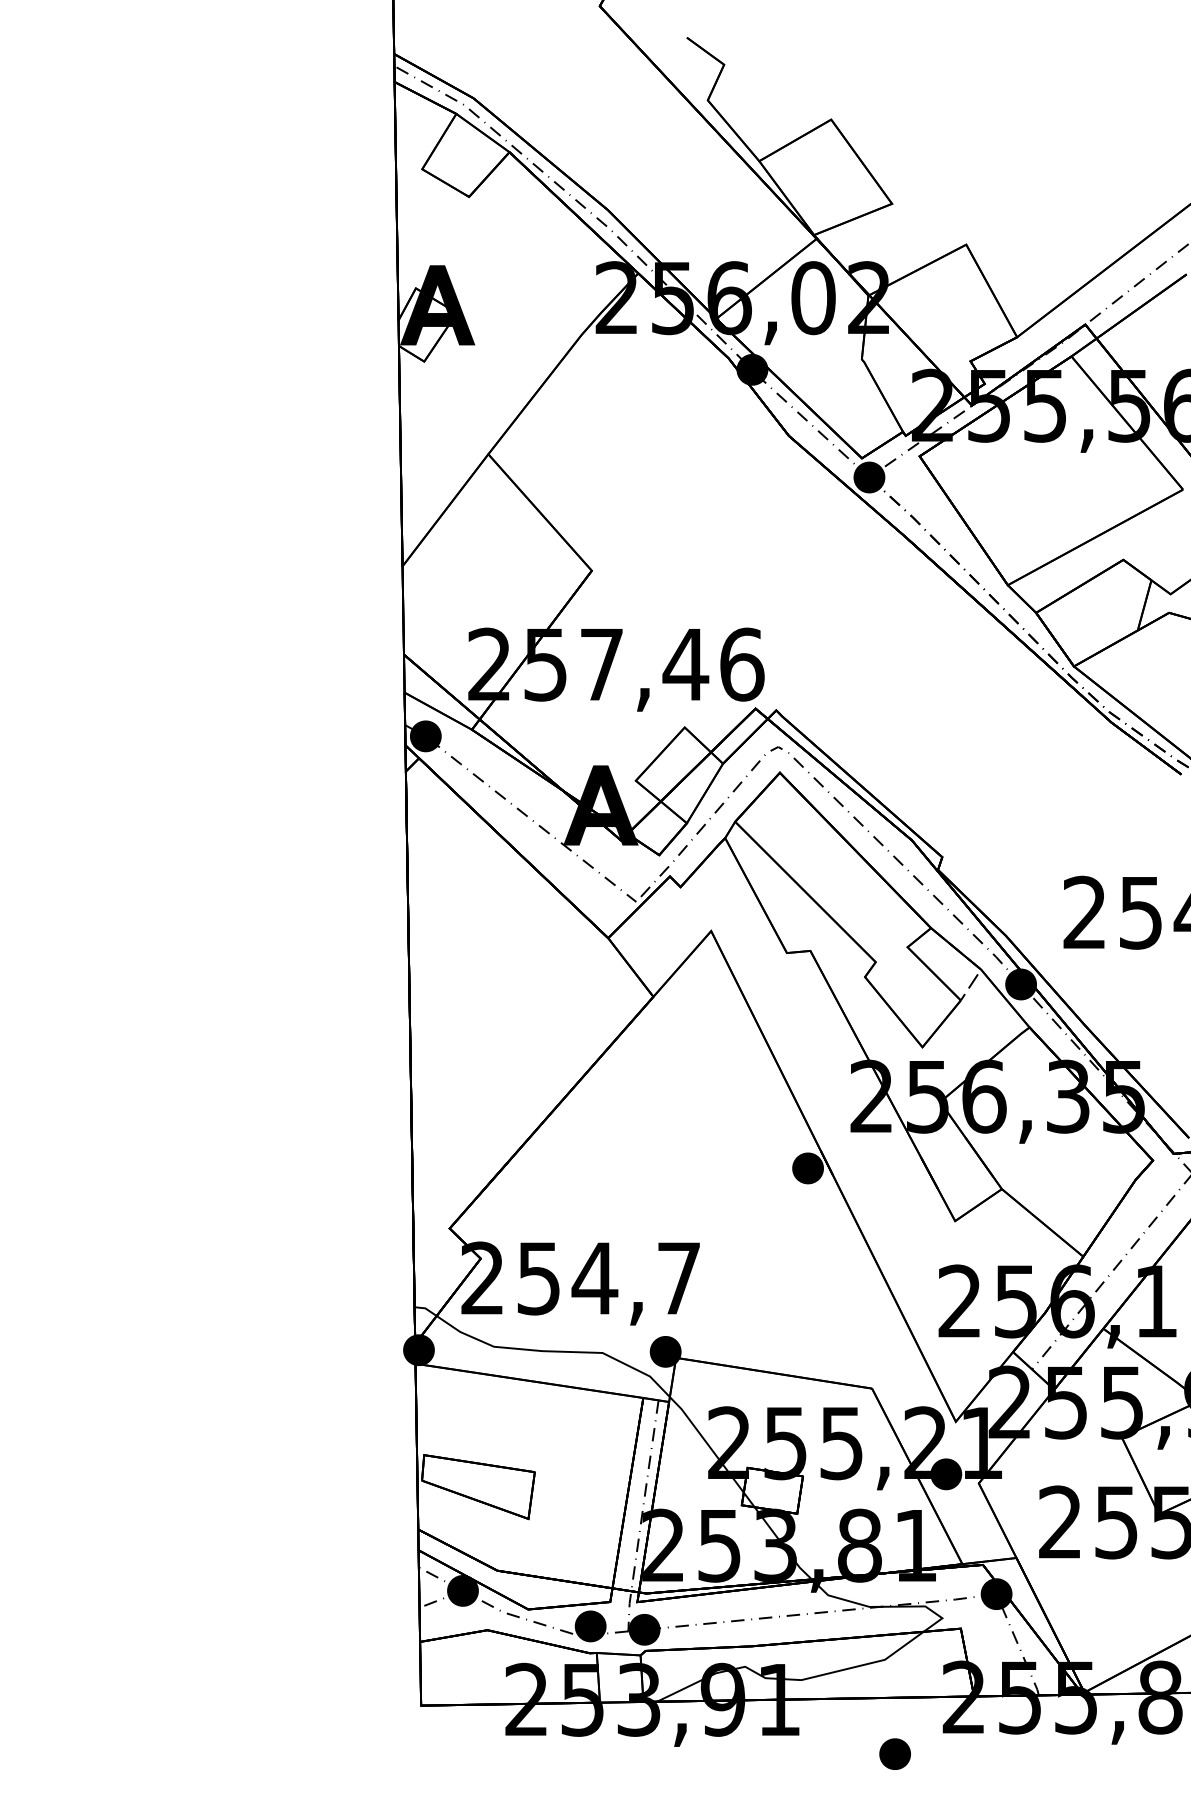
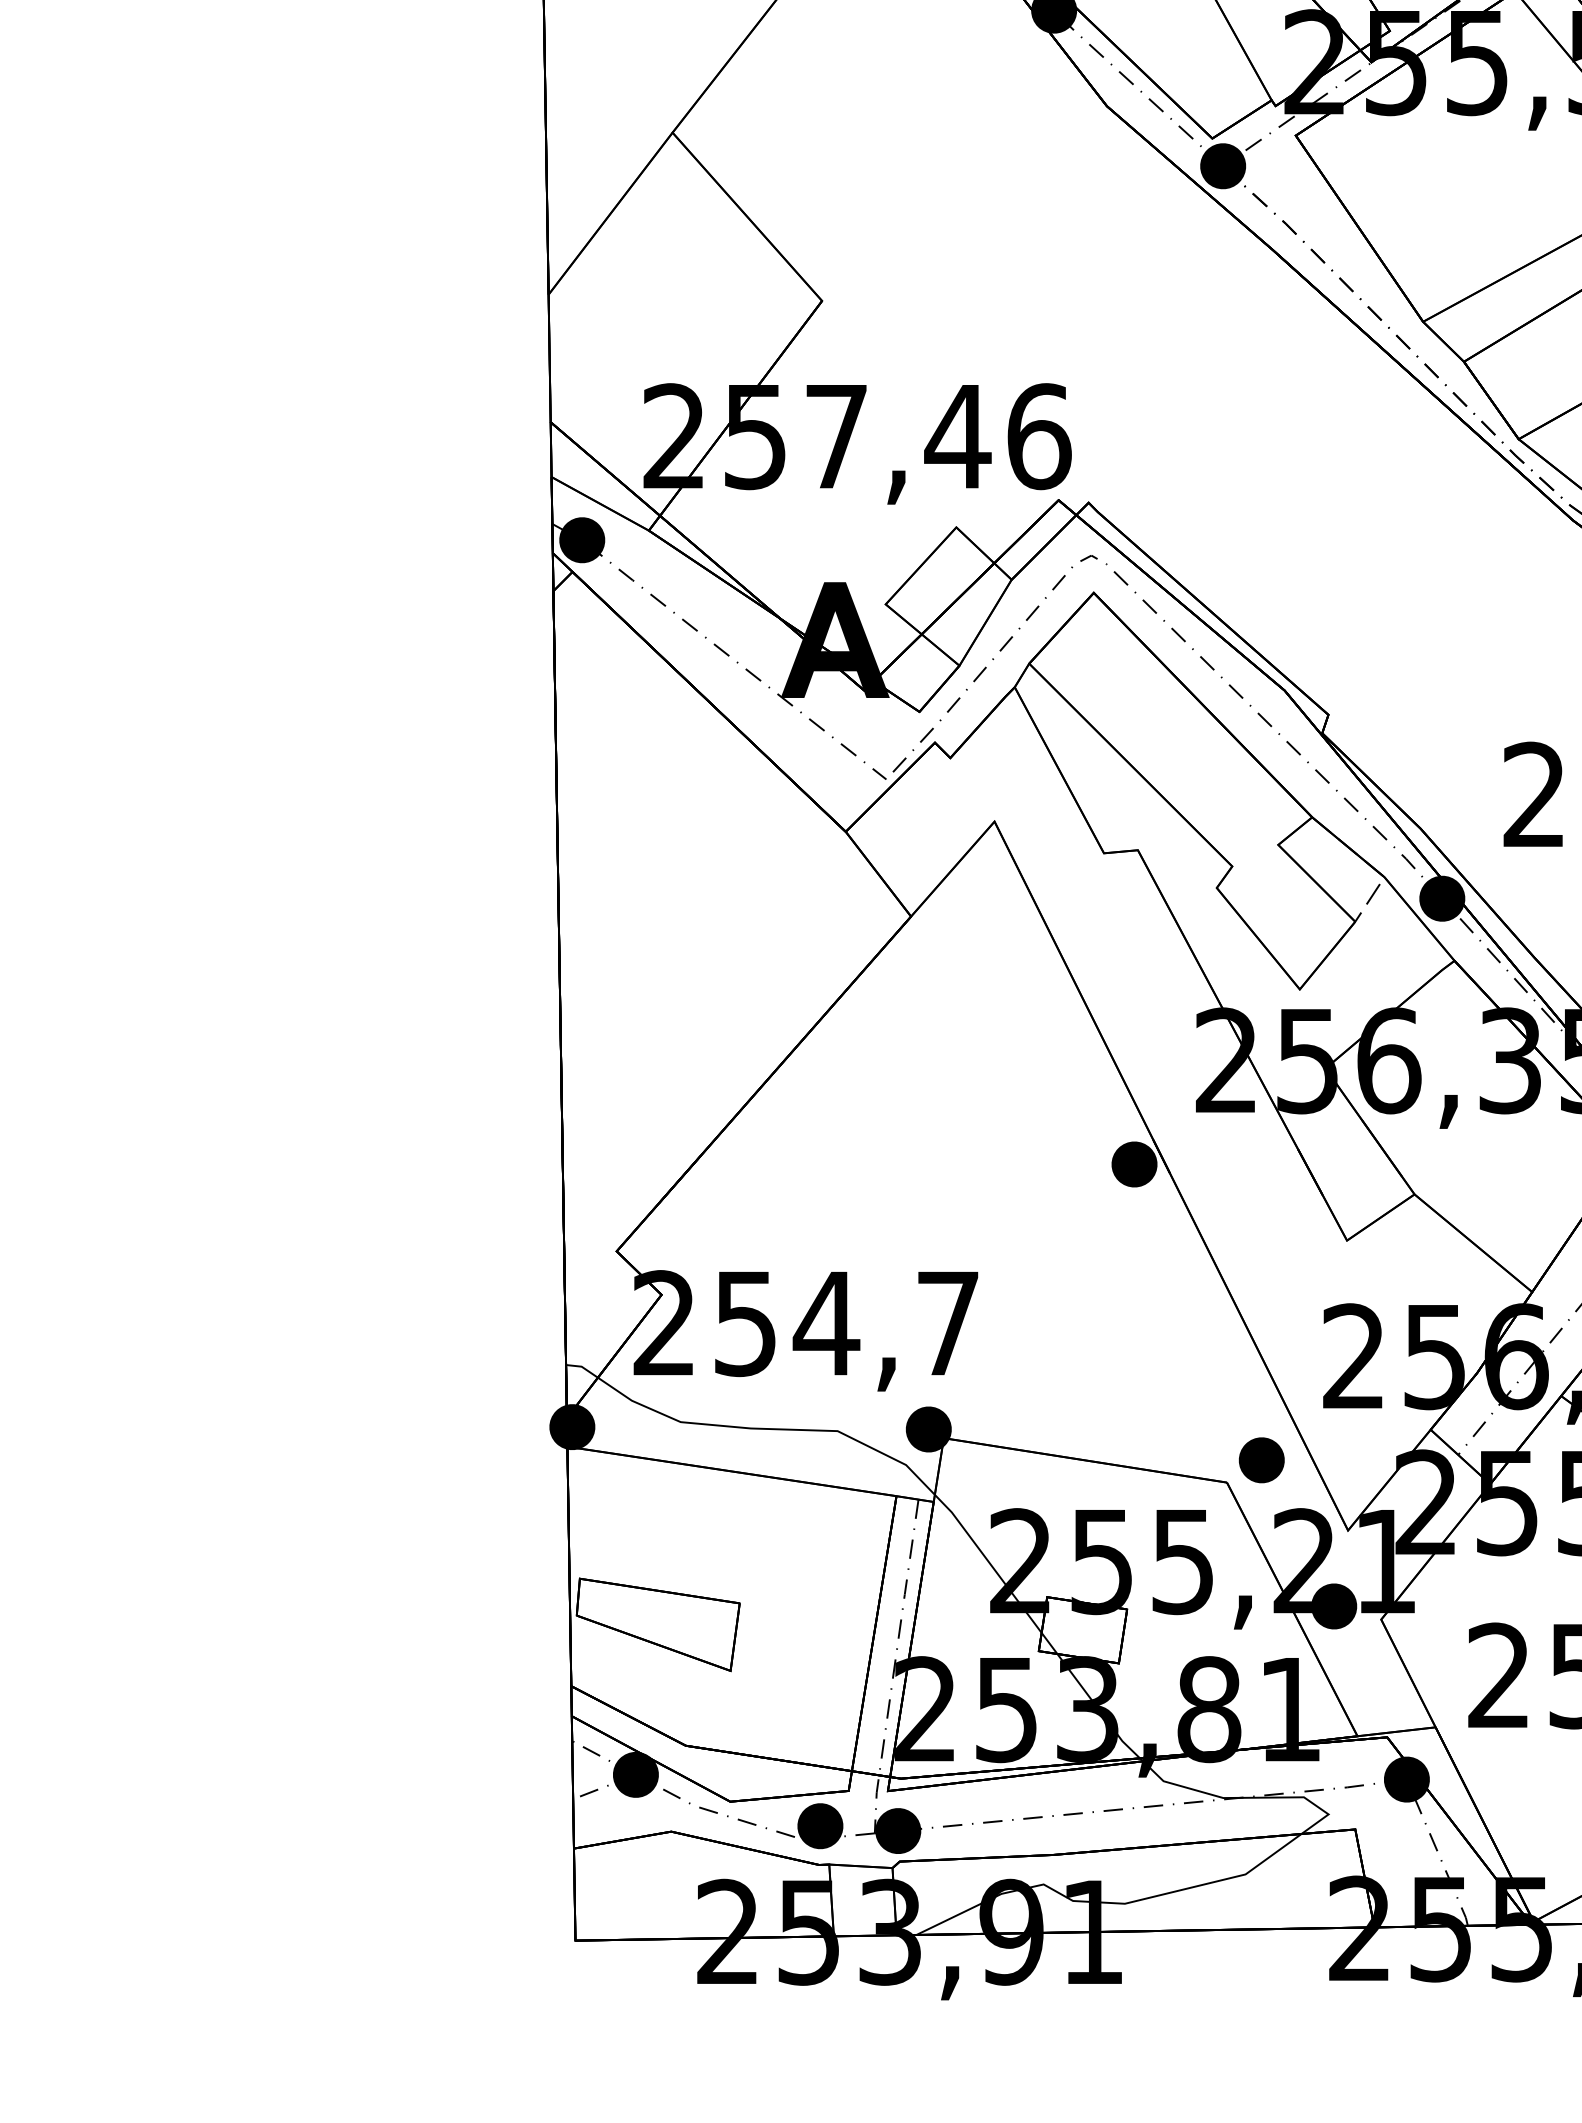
part: (894, 1753) -> (1260, 1459), moved

